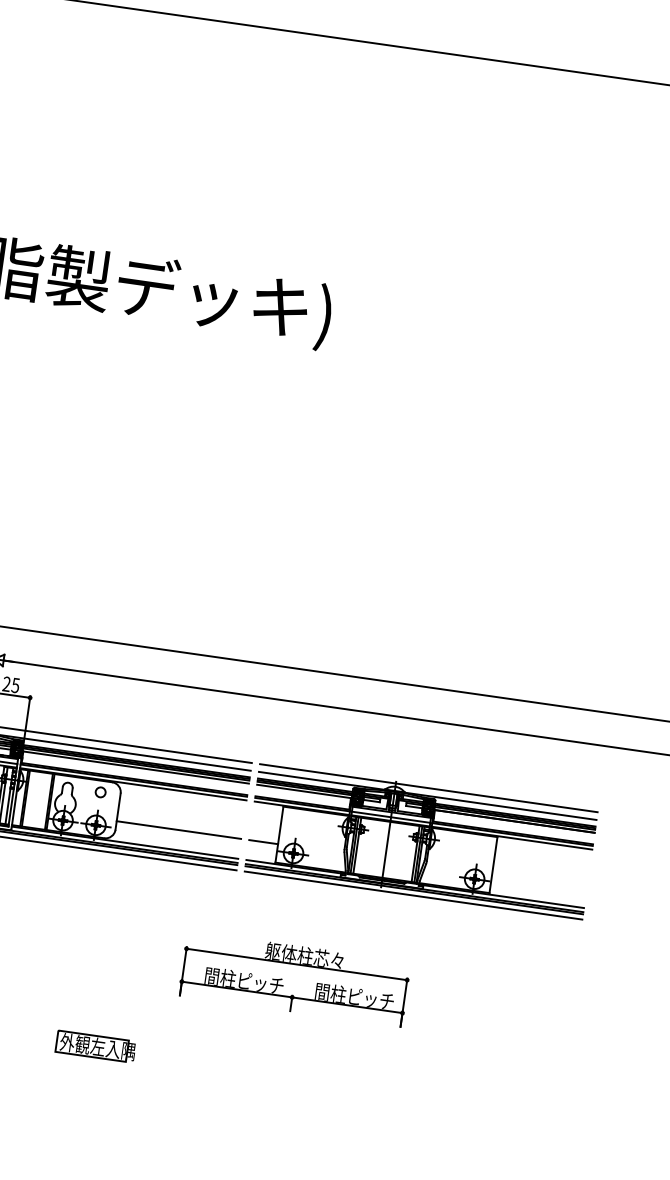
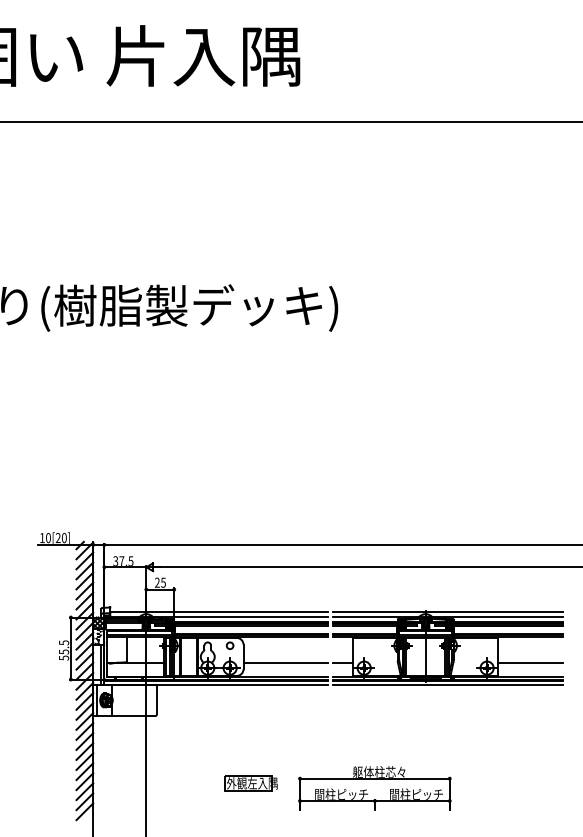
line: (539, 881) -> (530, 663), added
part: (294, 978) -> (374, 788), moved
part: (95, 1046) -> (250, 783), moved

